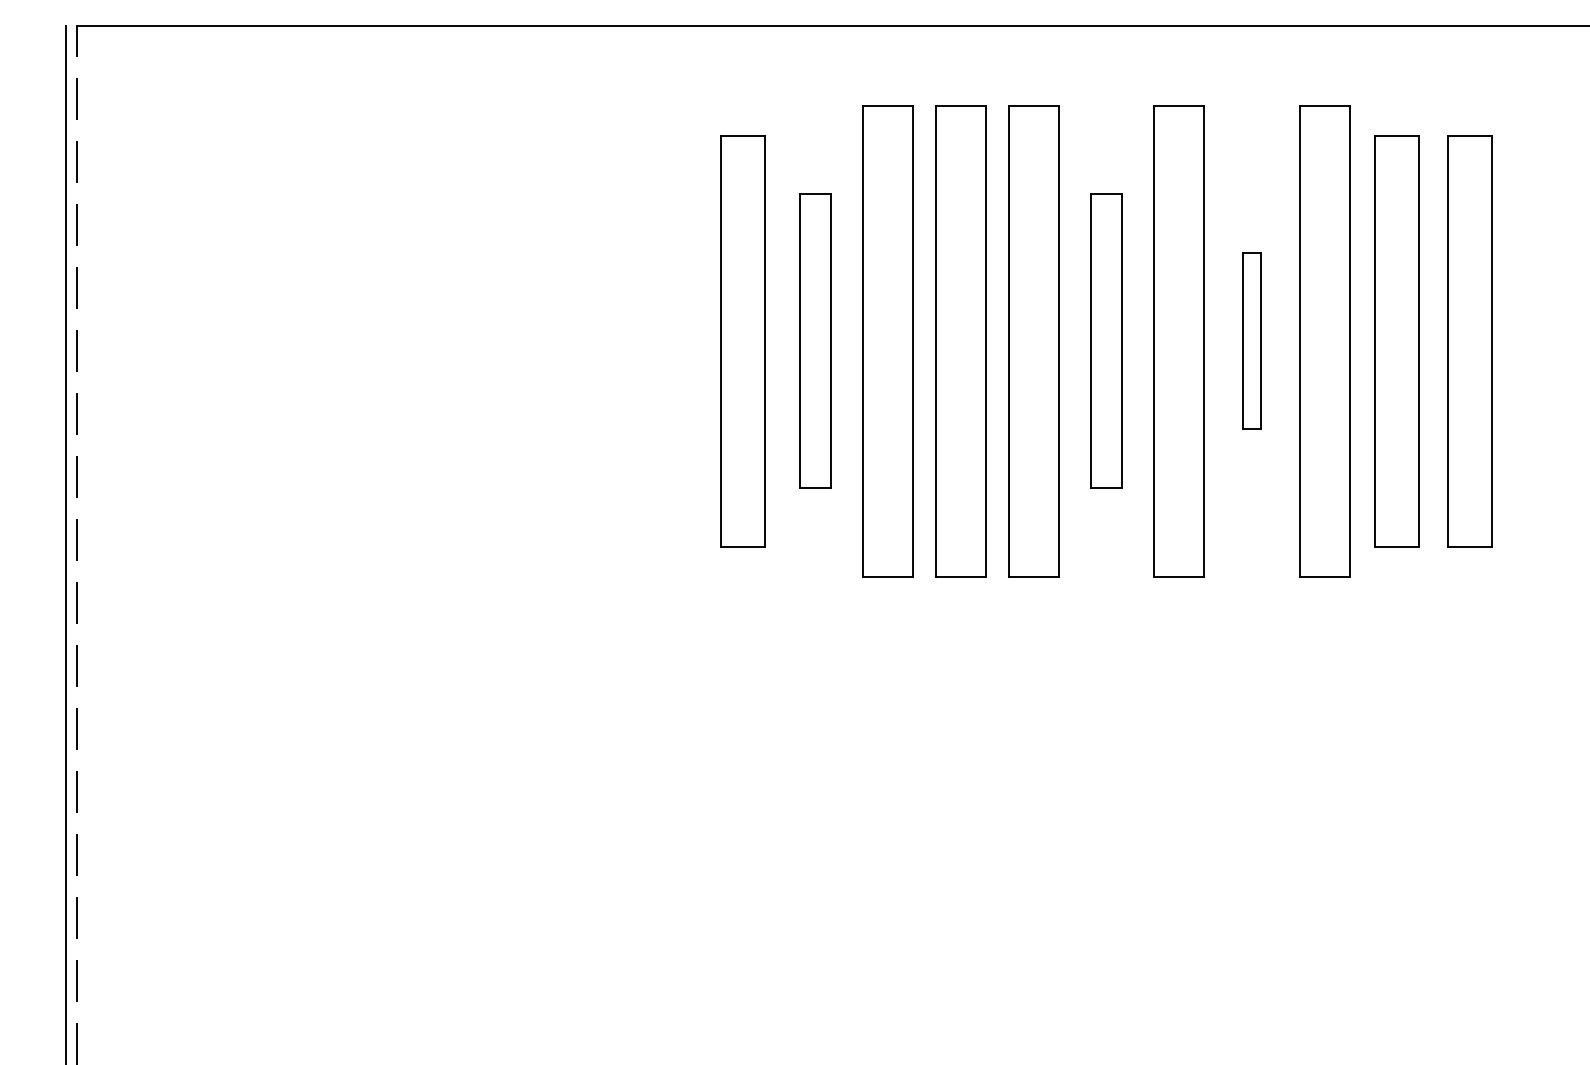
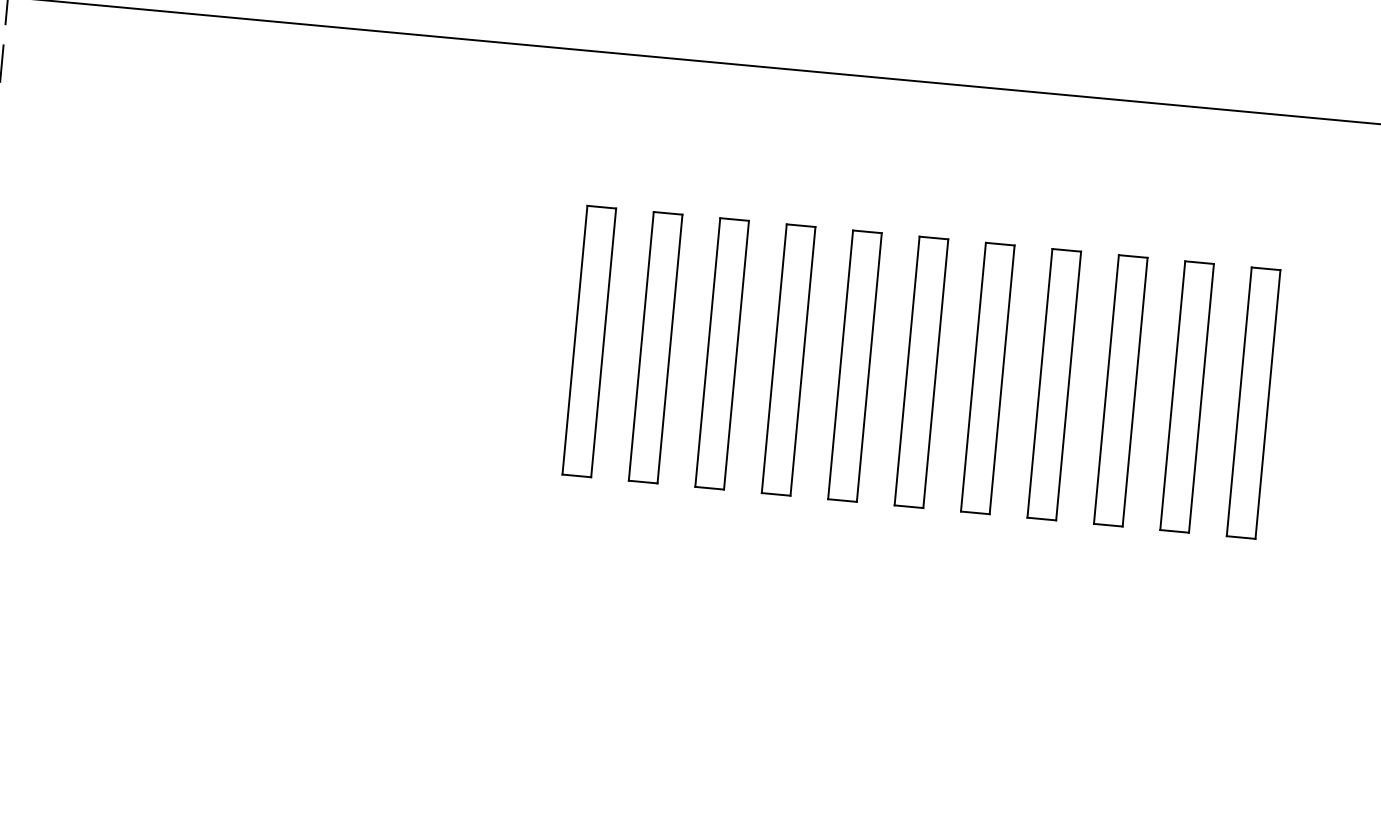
part: (742, 340) -> (589, 340), size x0.71
part: (888, 340) -> (722, 353), size x0.62
part: (960, 340) -> (788, 359), size x0.62
part: (1033, 340) -> (854, 365), size x0.62
part: (1178, 340) -> (987, 377), size x0.62
part: (1251, 340) -> (1053, 383), size x1.67
part: (1324, 340) -> (1120, 390), size x0.62
part: (1397, 340) -> (1187, 396), size x0.71
part: (1469, 340) -> (1253, 402), size x0.71

